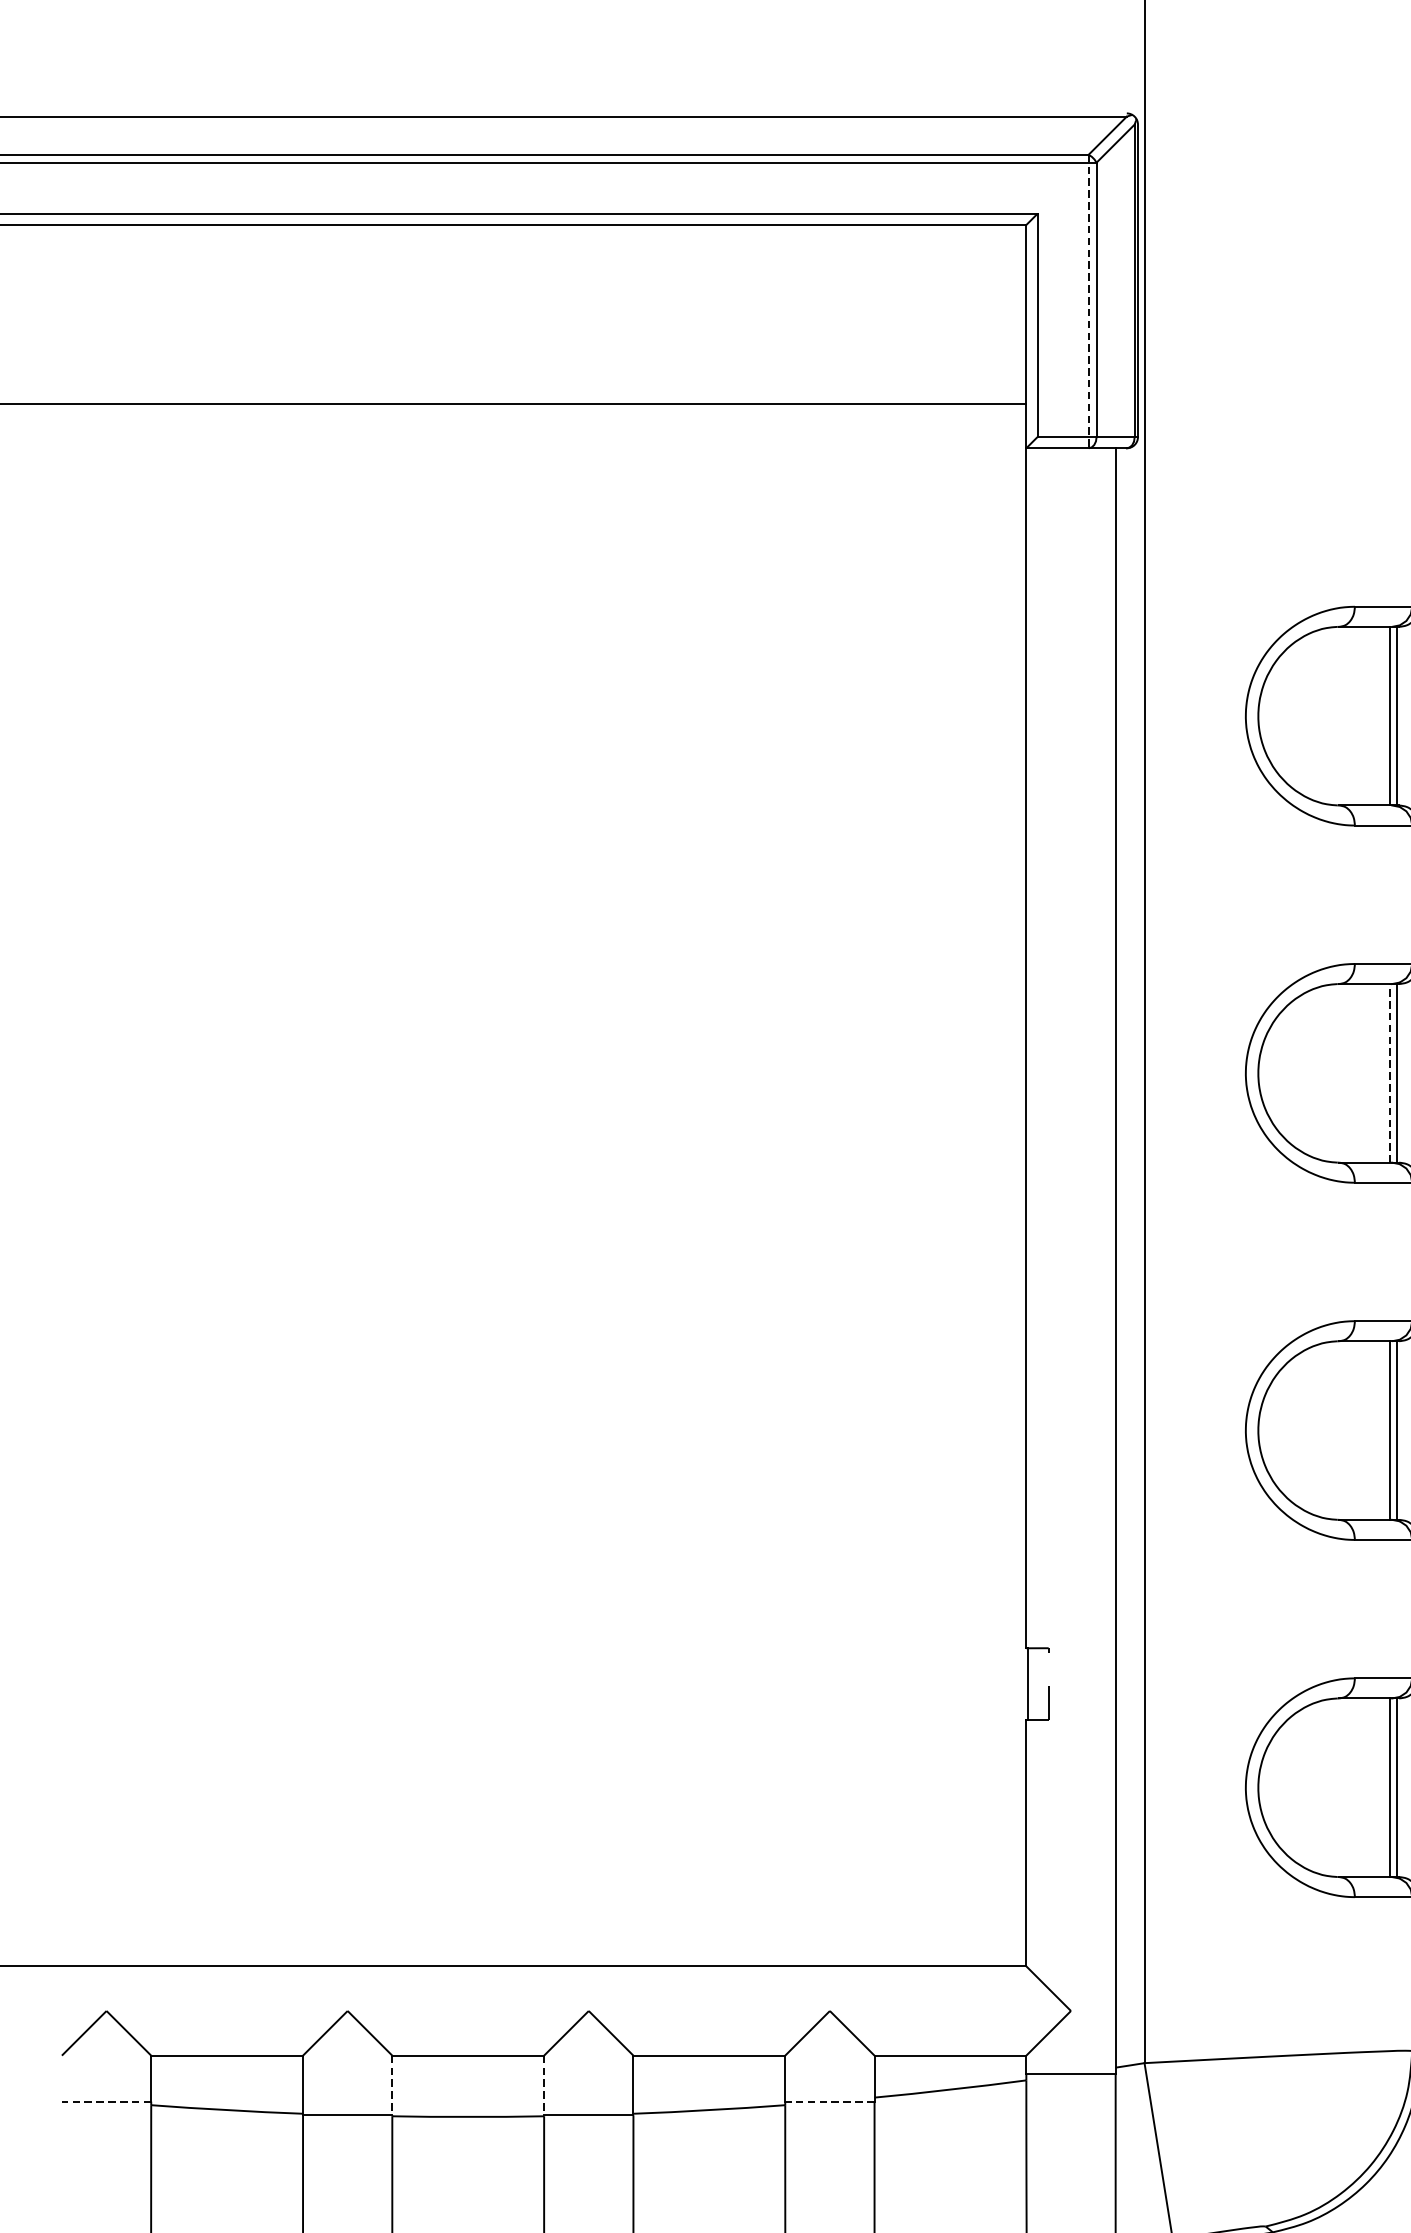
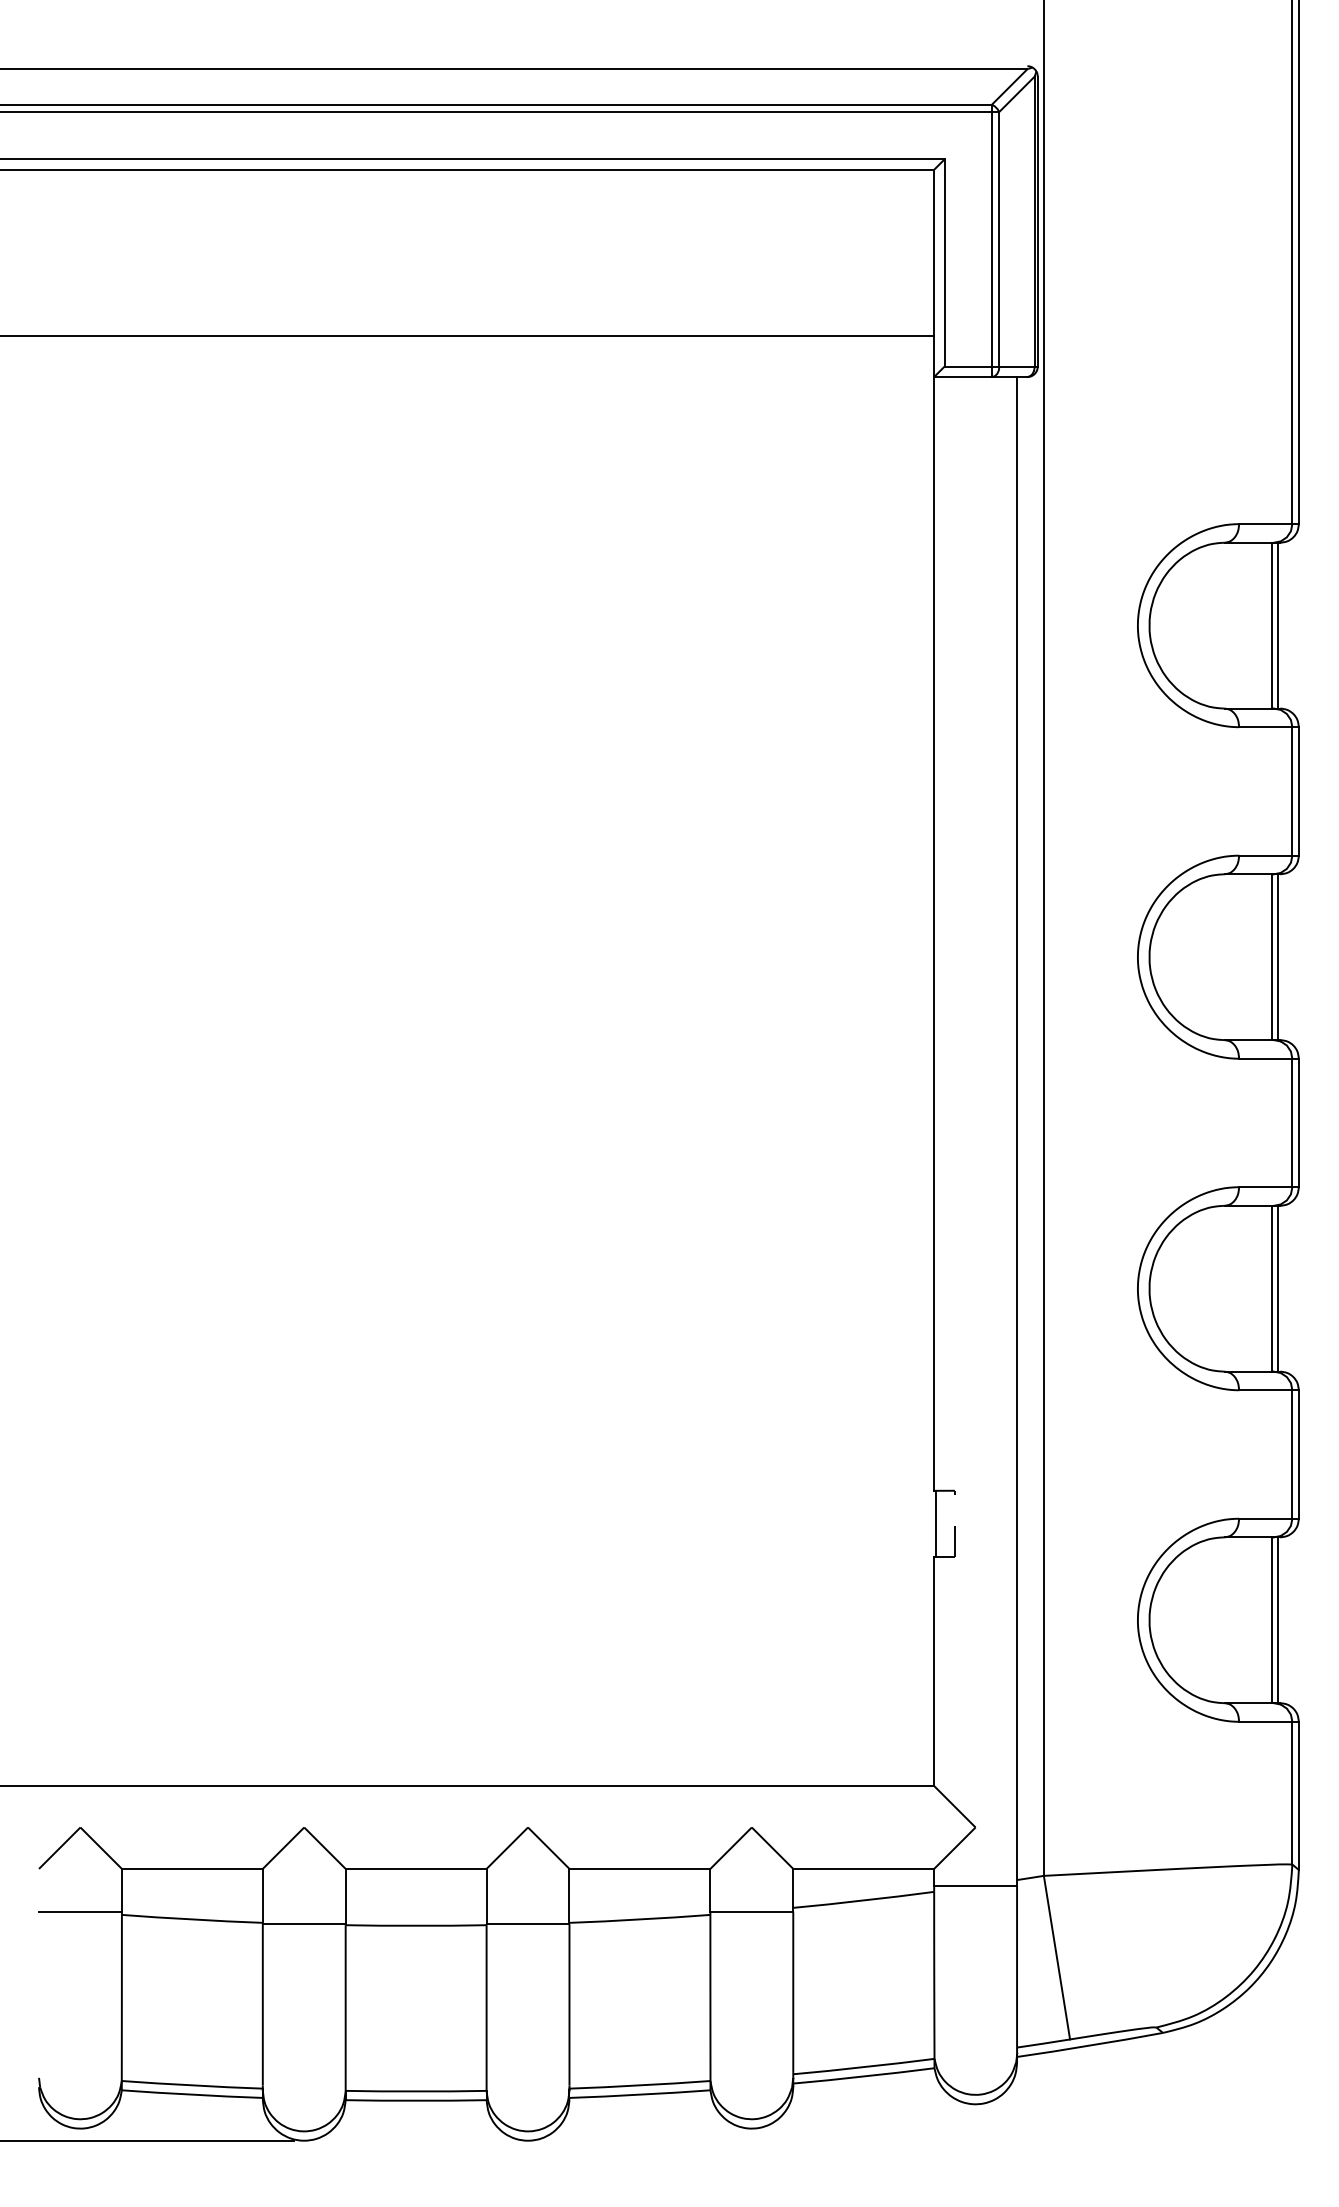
line: (1089, 302) -> (992, 241), dashed -> solid
line: (1389, 1073) -> (1271, 957), dashed -> solid
line: (392, 2085) -> (345, 1896), dashed -> solid
line: (544, 2085) -> (486, 1896), dashed -> solid
line: (105, 2101) -> (79, 1911), dashed -> solid
line: (829, 2101) -> (751, 1911), dashed -> solid

